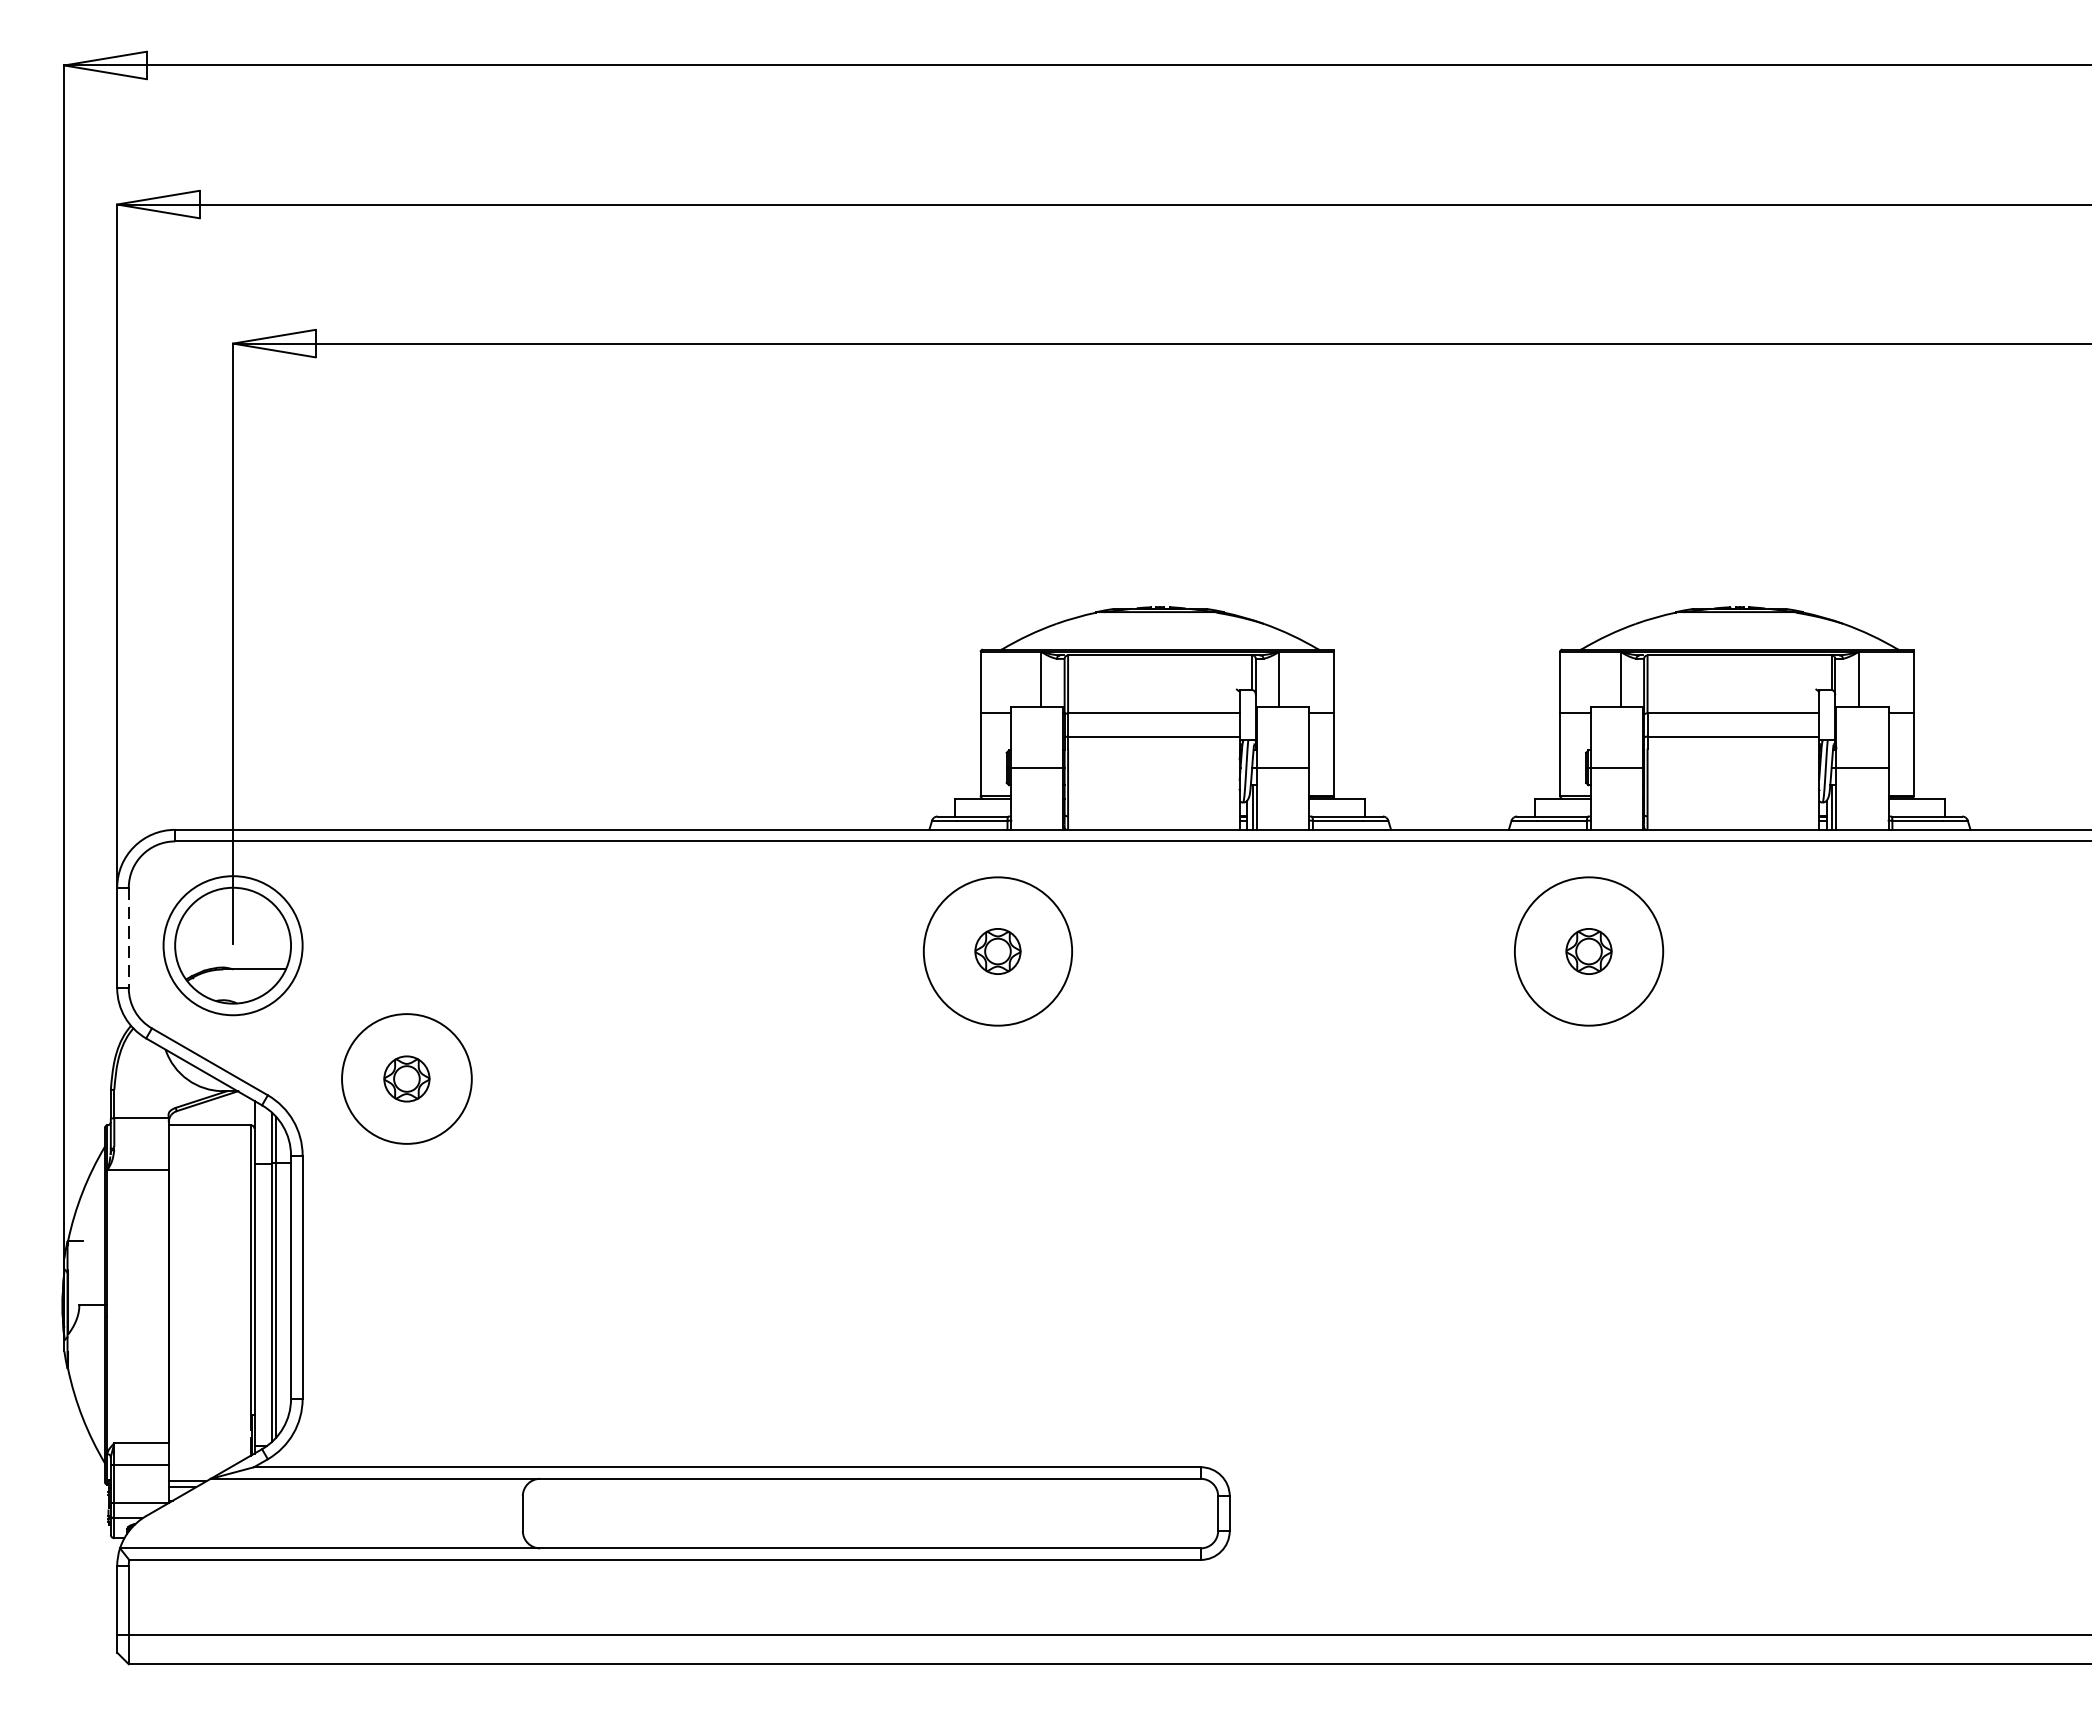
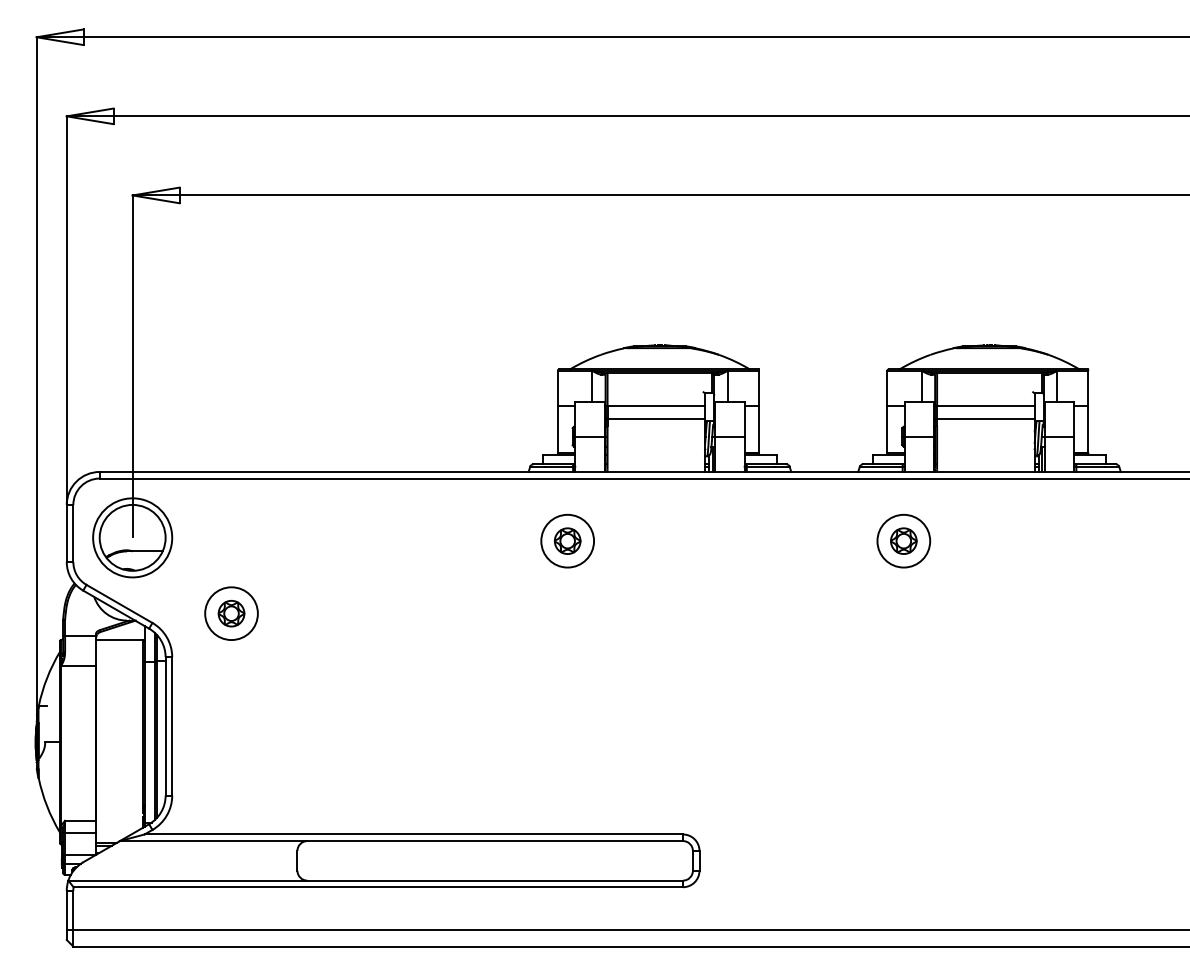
line: (129, 938) -> (73, 533), dashed -> solid
circle: (997, 950) -> (567, 540), size x0.62
circle: (1588, 950) -> (903, 540), size x0.62
circle: (406, 1078) -> (231, 613), size x0.71

